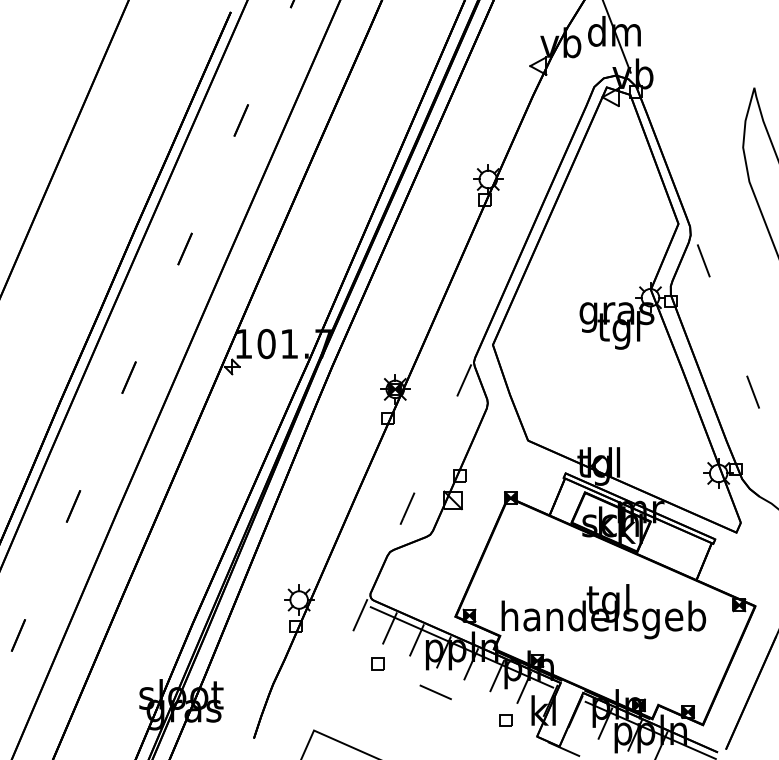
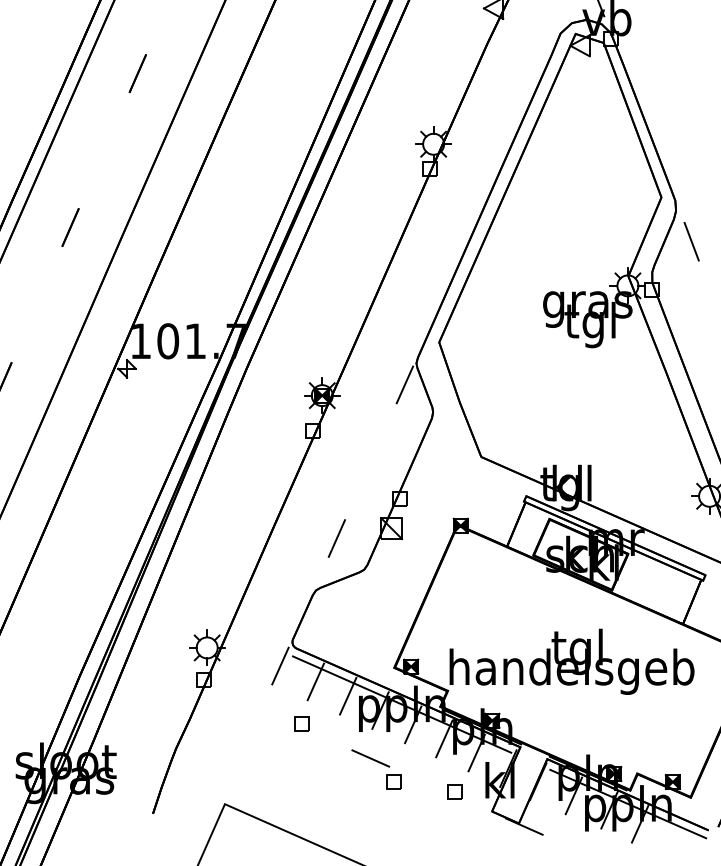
part: (454, 712) -> (393, 782), added

